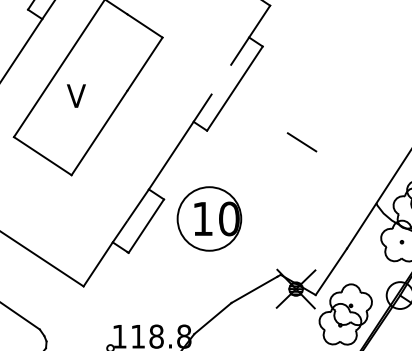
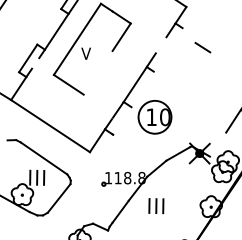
line: (233, 87) -> (167, 49), removed
line: (98, 132) -> (97, 72), removed
line: (301, 142) -> (202, 47), moved
line: (146, 225) -> (122, 120), removed
line: (330, 271) -> (217, 144), removed

